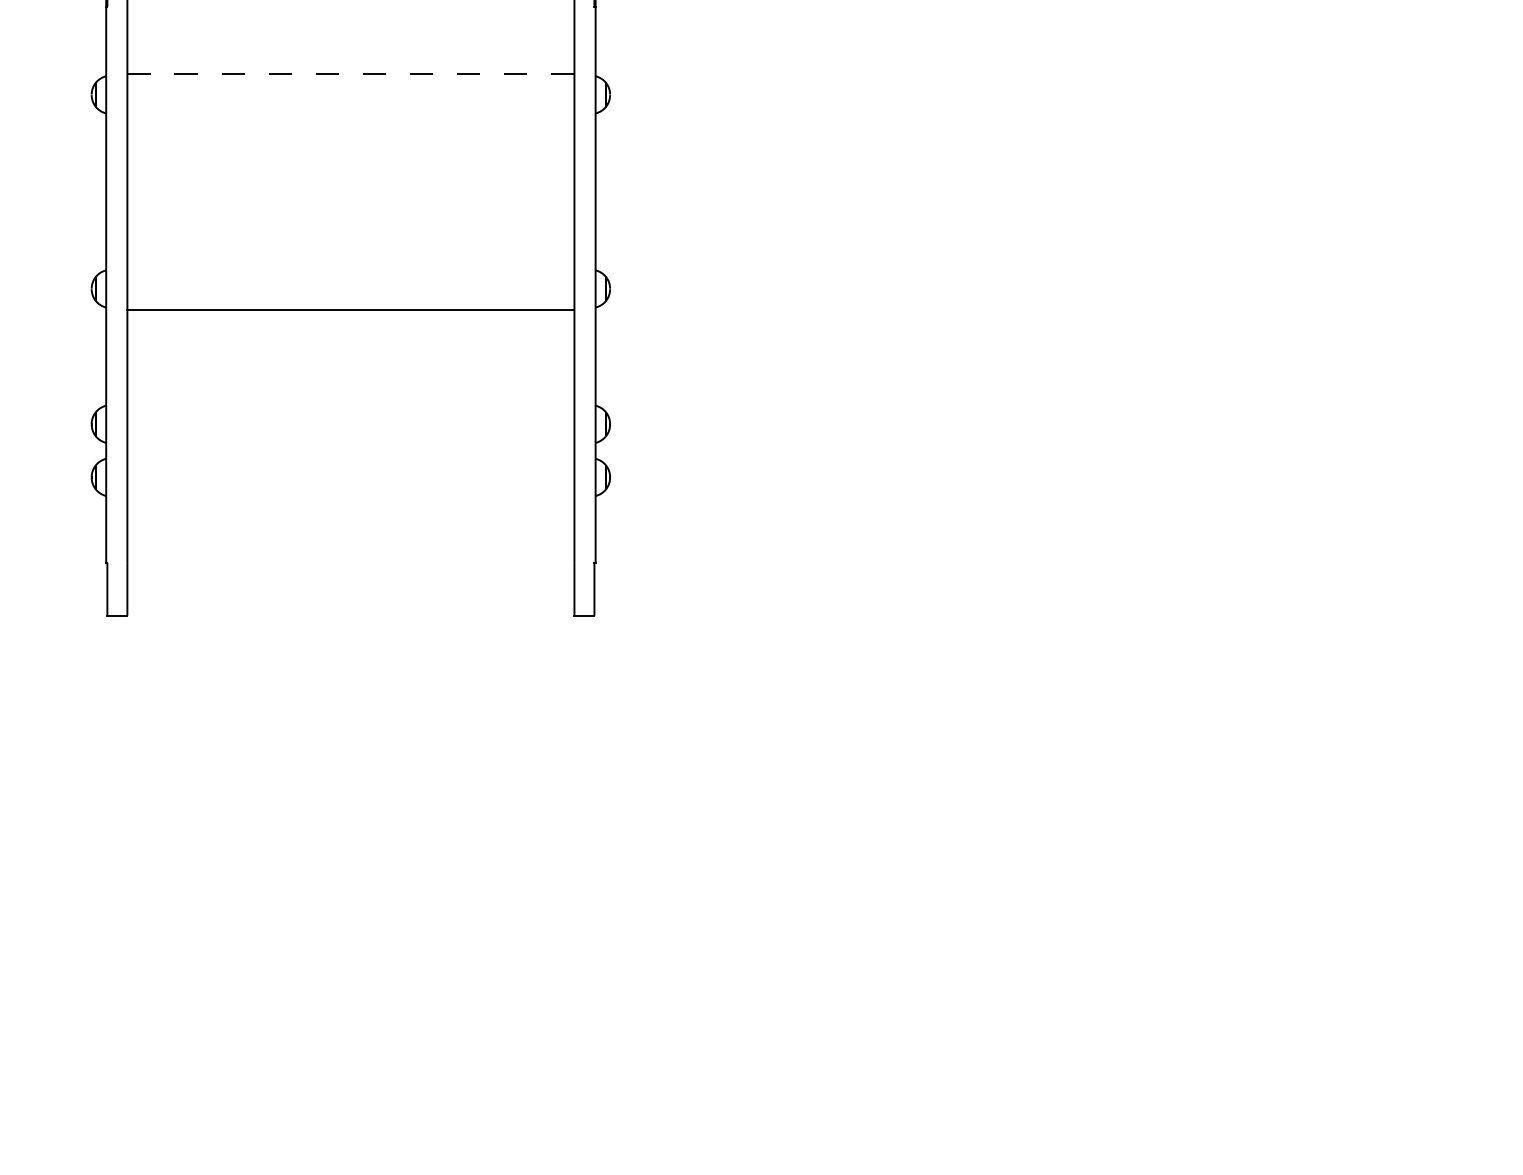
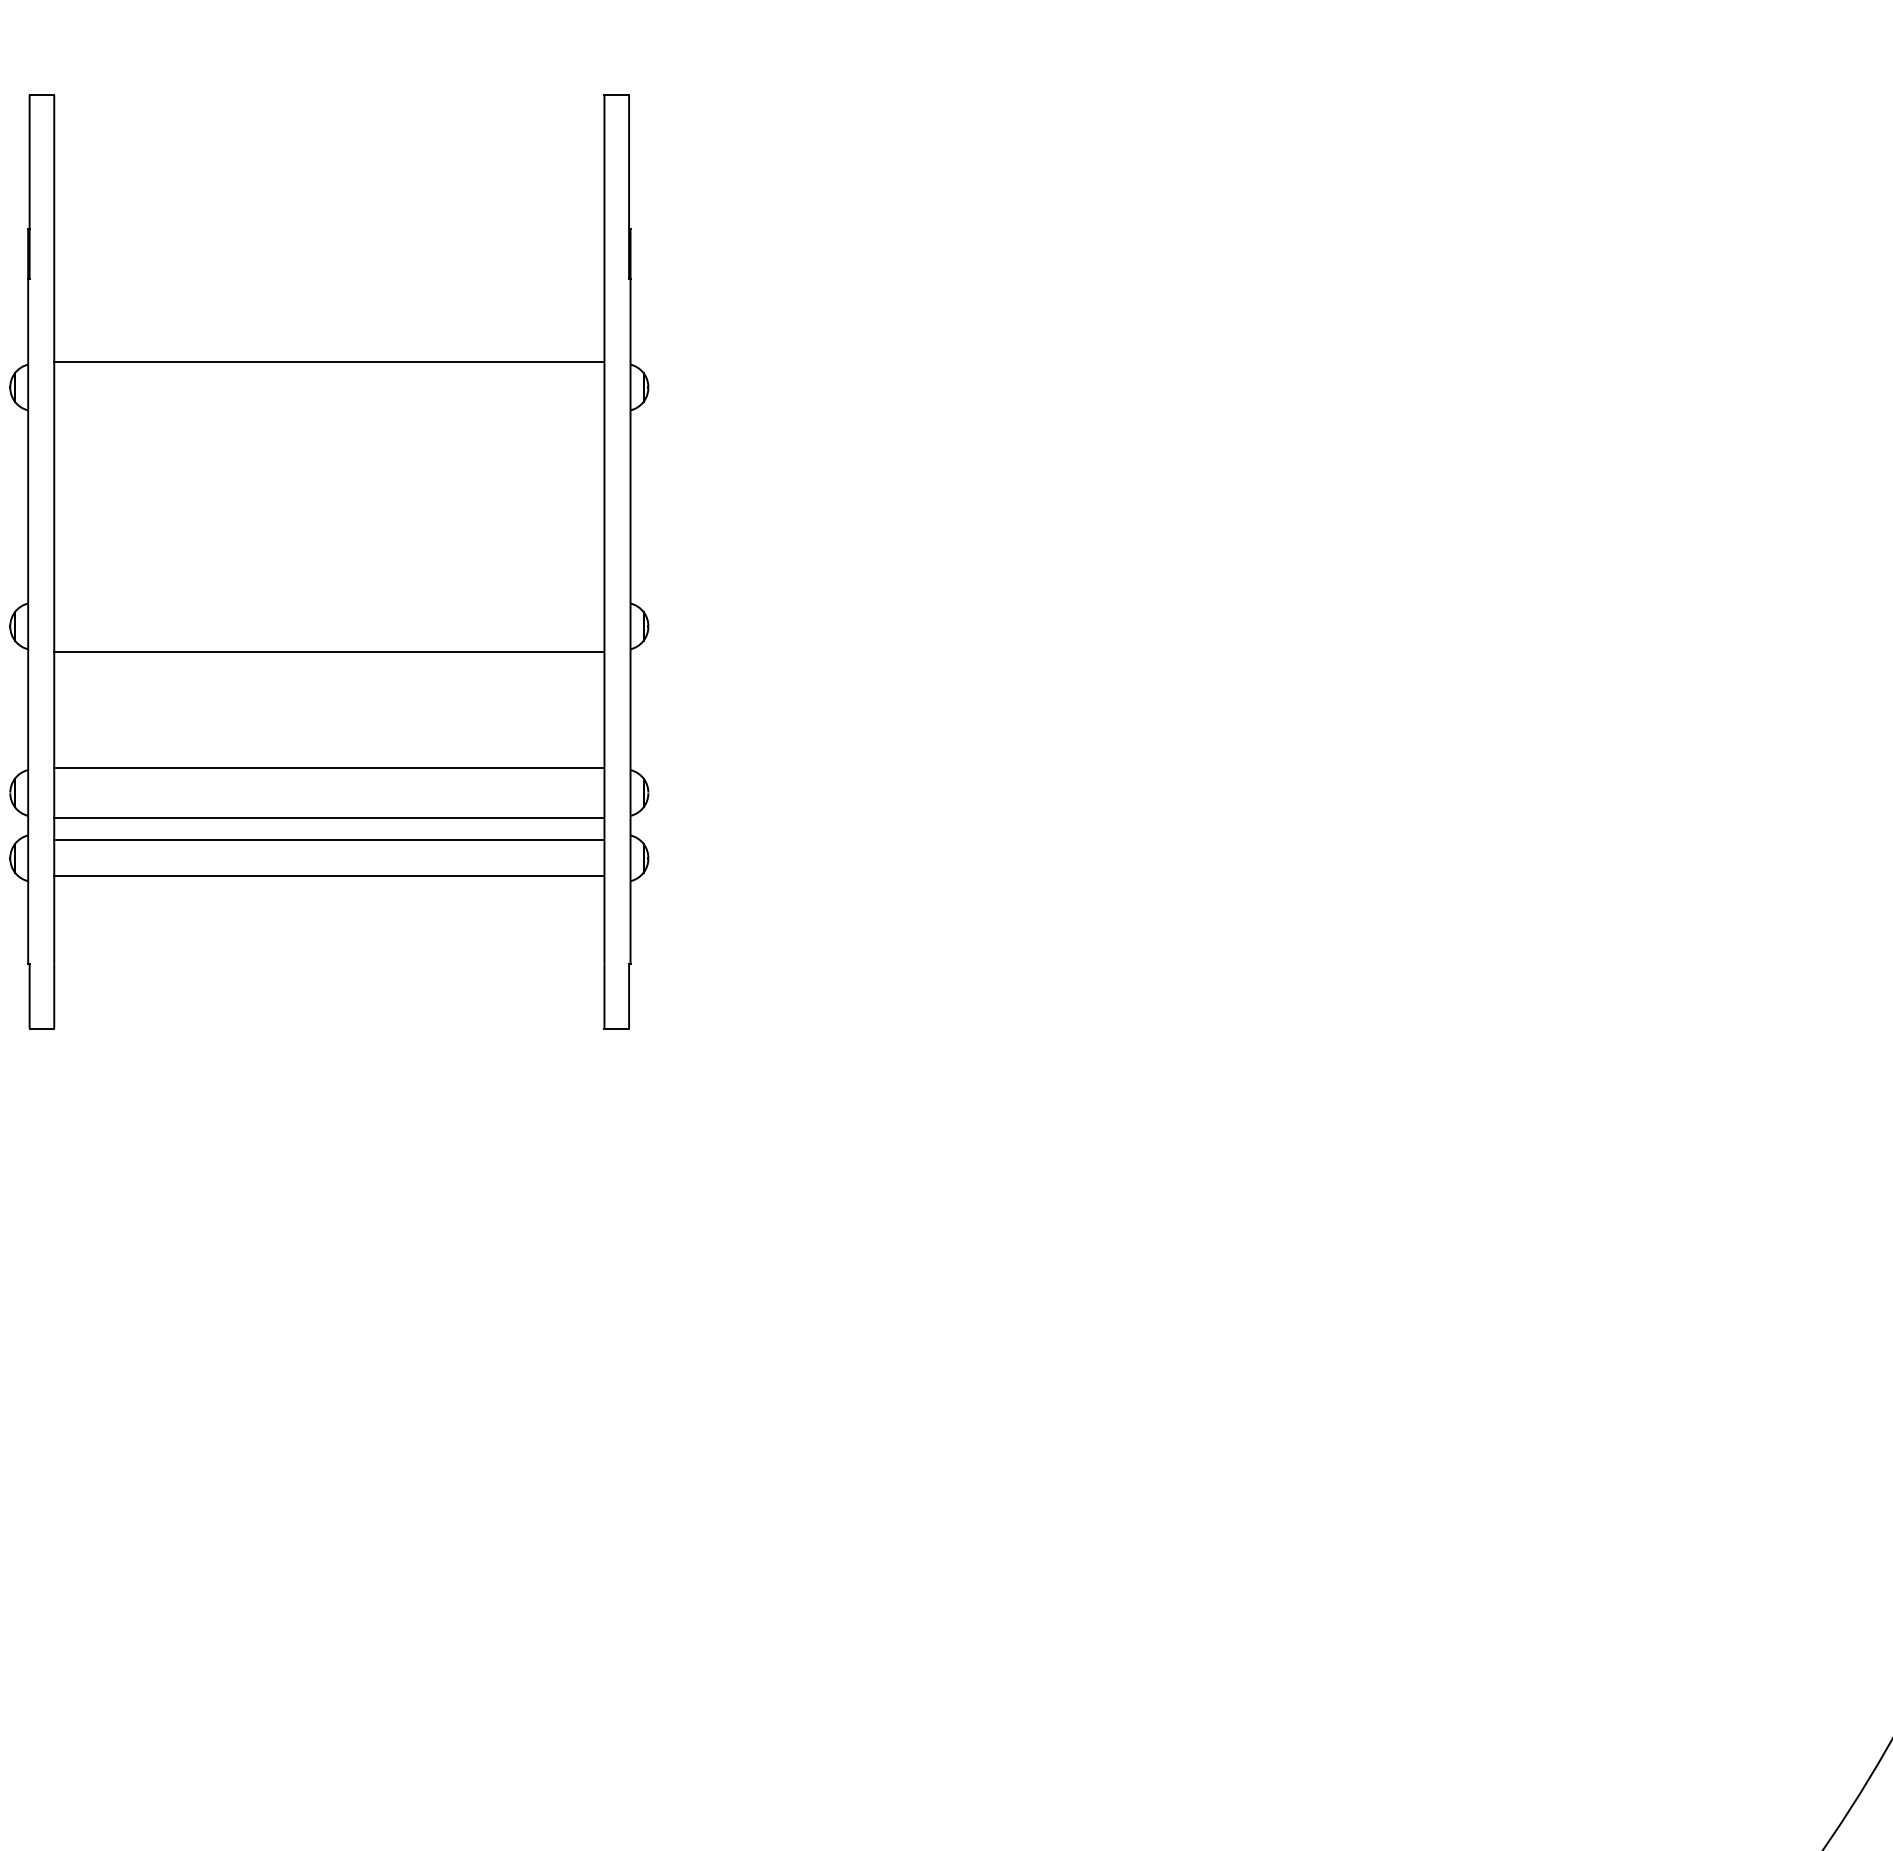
line: (351, 74) -> (329, 362), dashed -> solid
line: (351, 403) -> (329, 767), added
line: (351, 445) -> (329, 818), added
line: (351, 462) -> (329, 840), added
line: (351, 492) -> (329, 876), added

